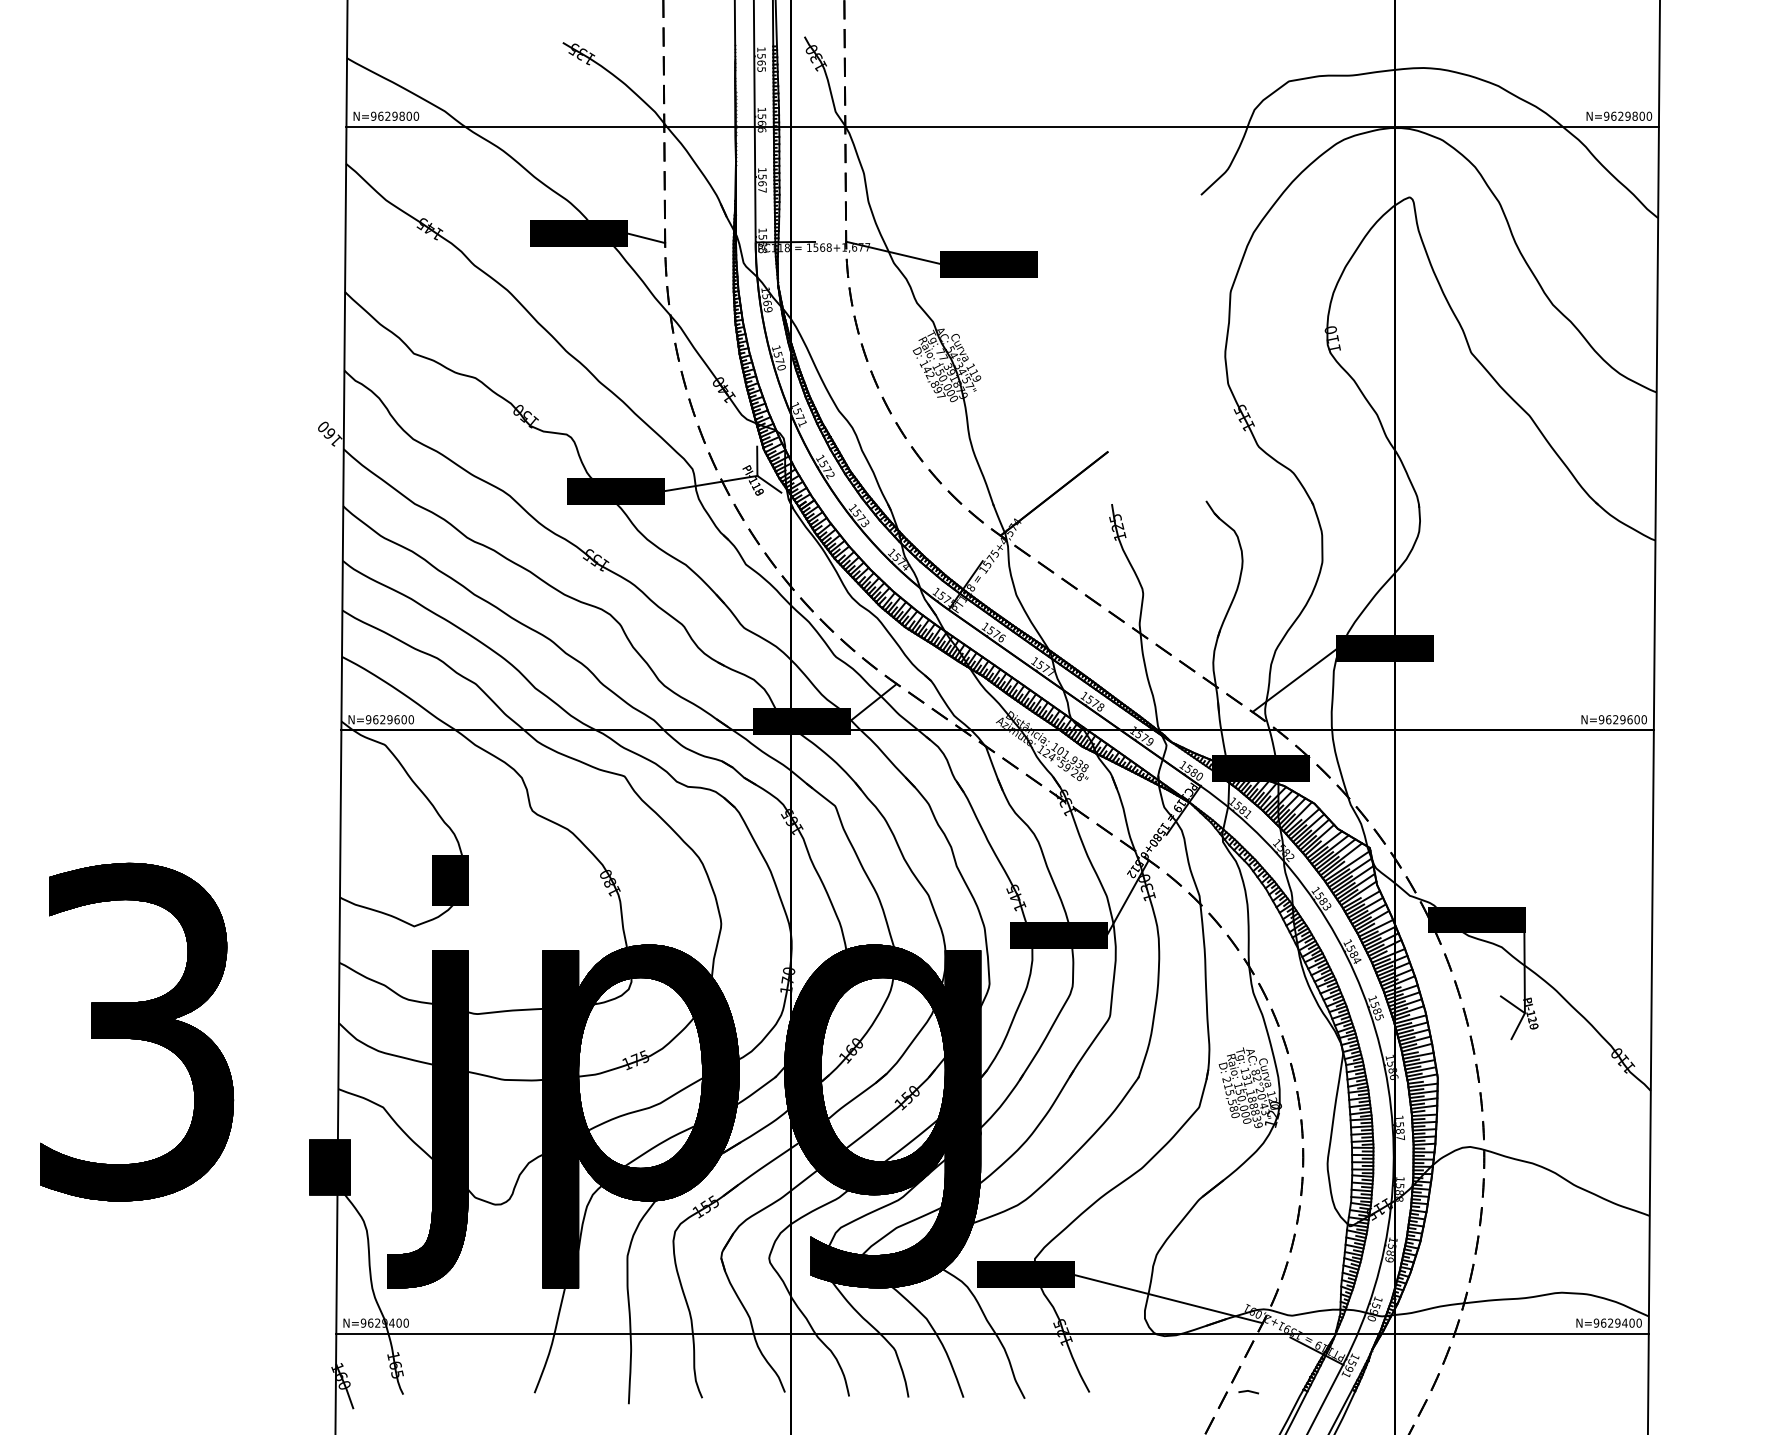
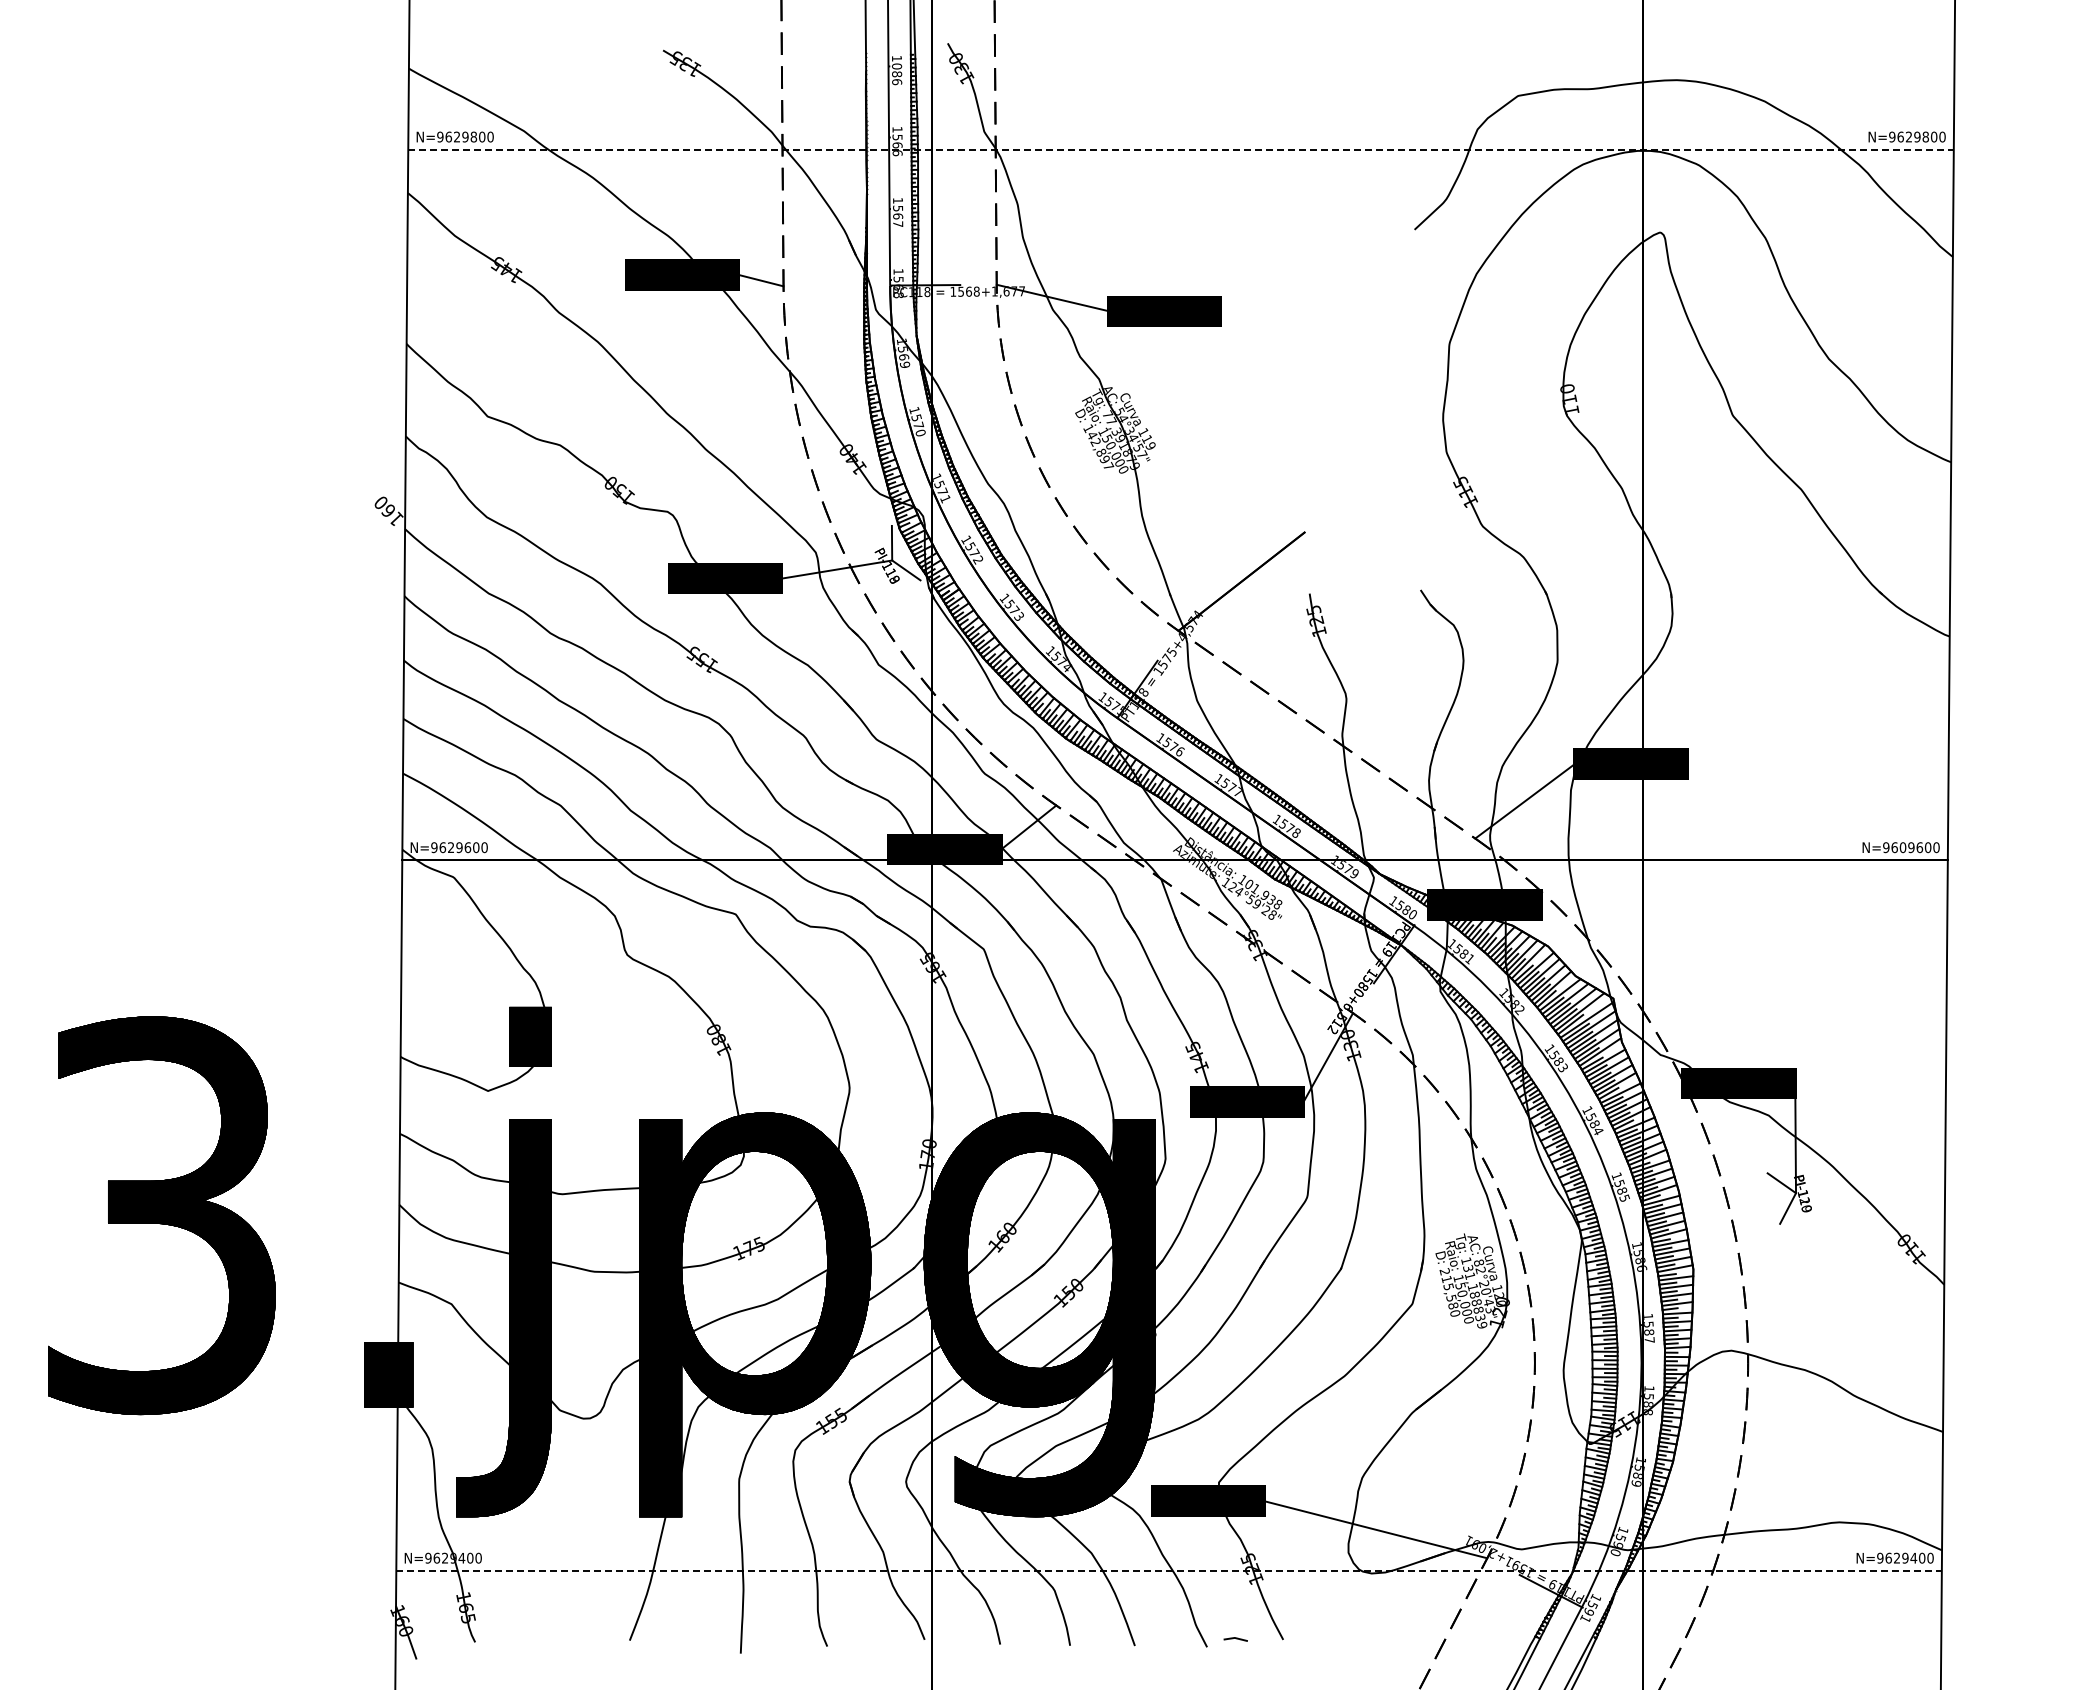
text: (761, 63) -> (897, 74), 1565 -> 1086
line: (1003, 126) -> (1181, 149), solid -> dashed
text: (1615, 719) -> (1902, 847), N=9629600 -> N=9609600
line: (992, 1333) -> (1169, 1570), solid -> dashed
line: (1248, 1391) -> (1235, 1638), moved

